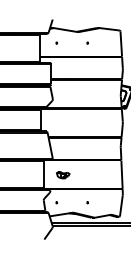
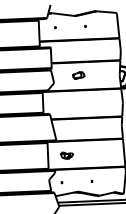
part: (78, 93) -> (78, 75), added

